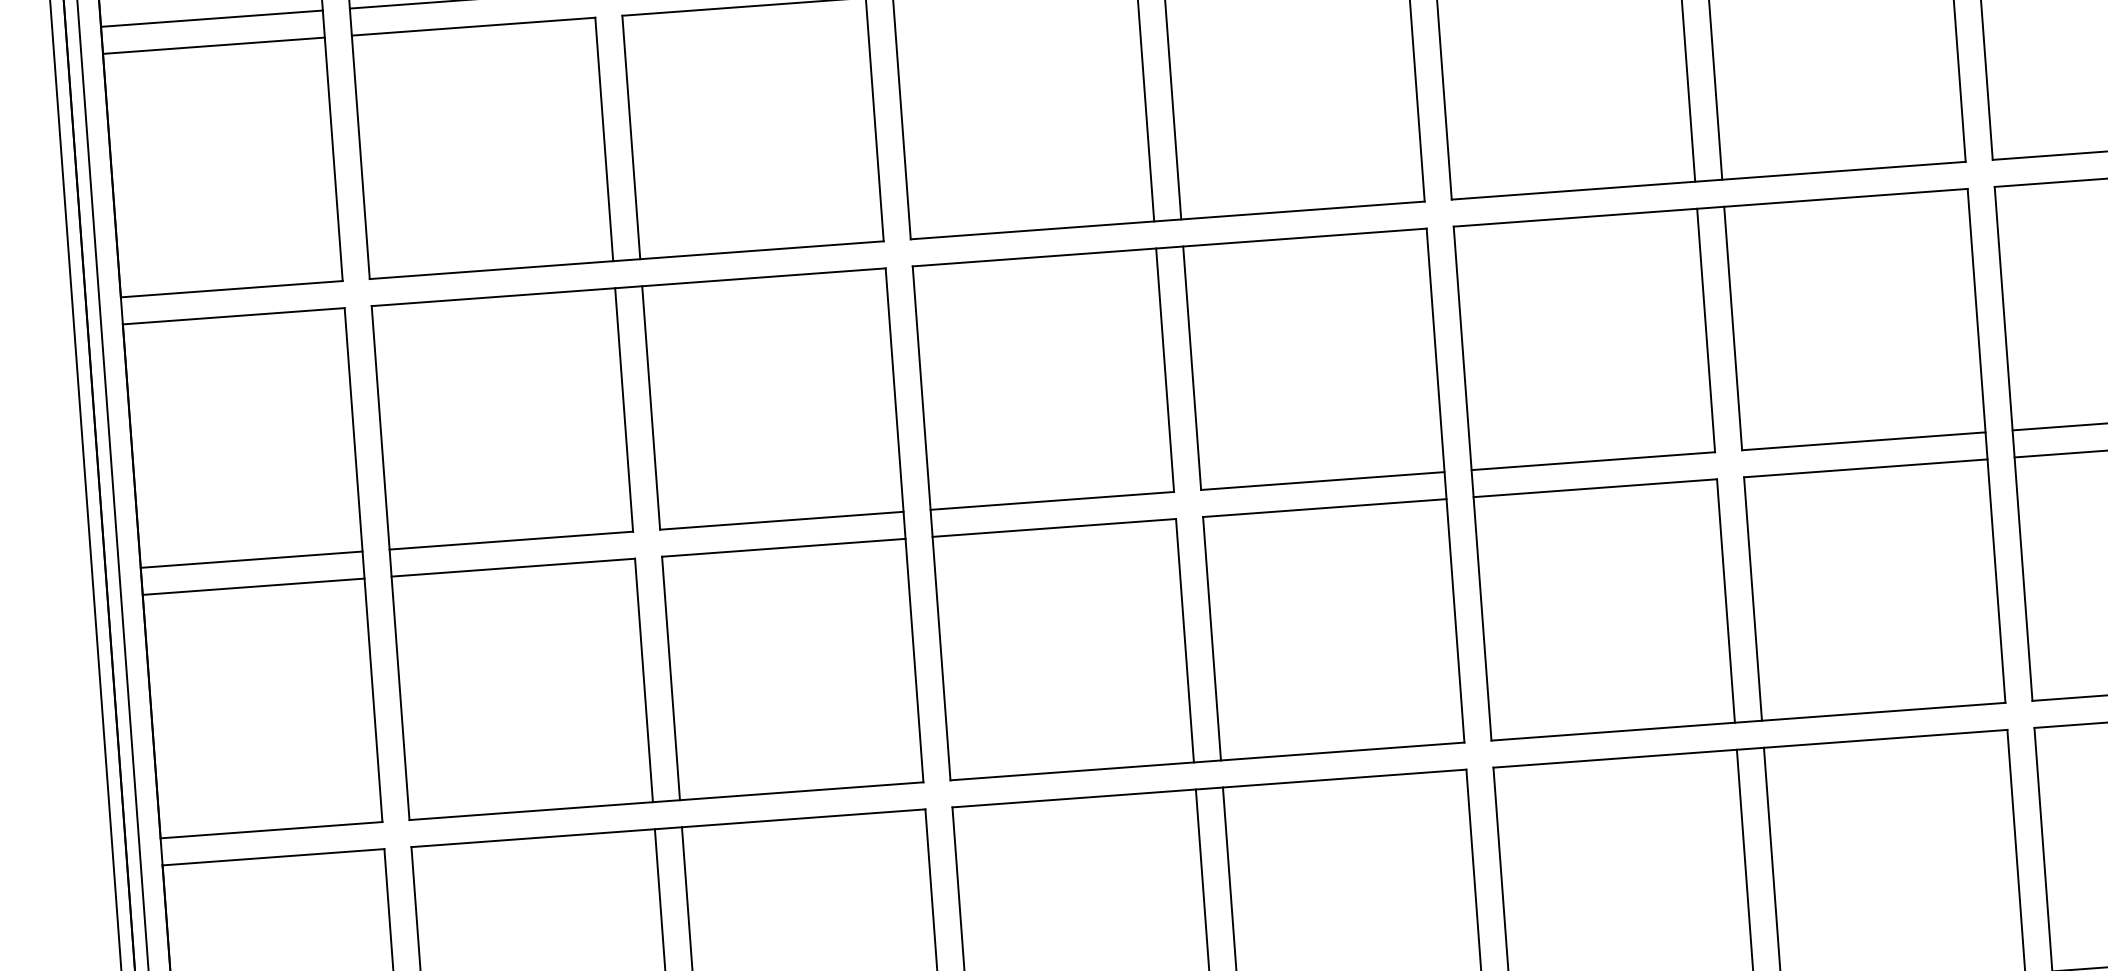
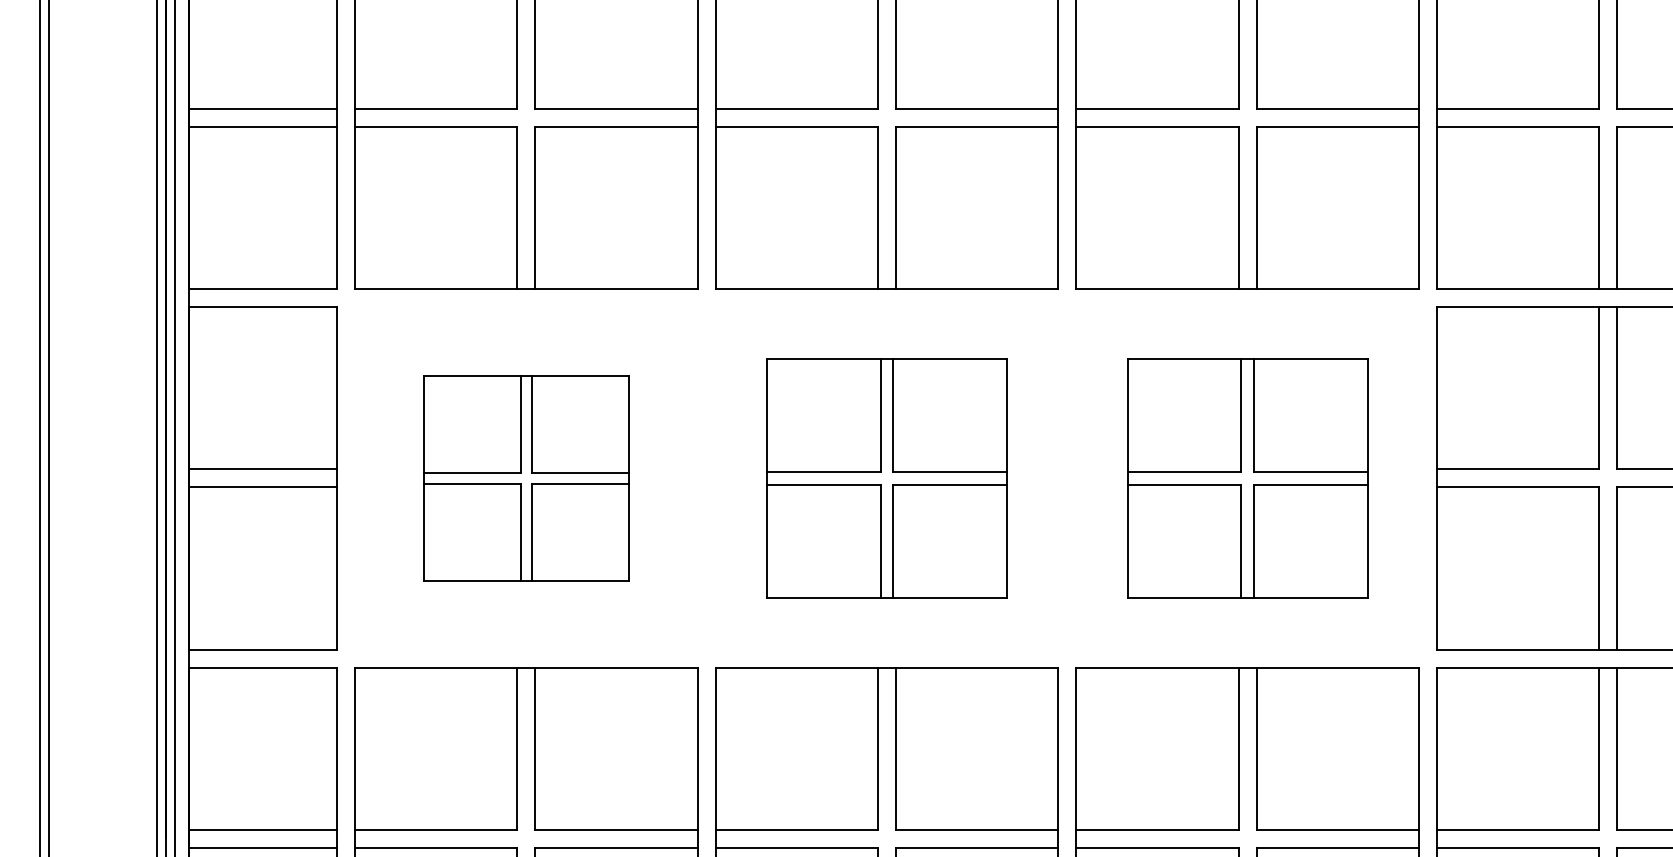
part: (1729, 464) -> (1247, 478), size x0.7
part: (1187, 504) -> (886, 478), size x0.7
part: (647, 544) -> (526, 478), size x0.6

